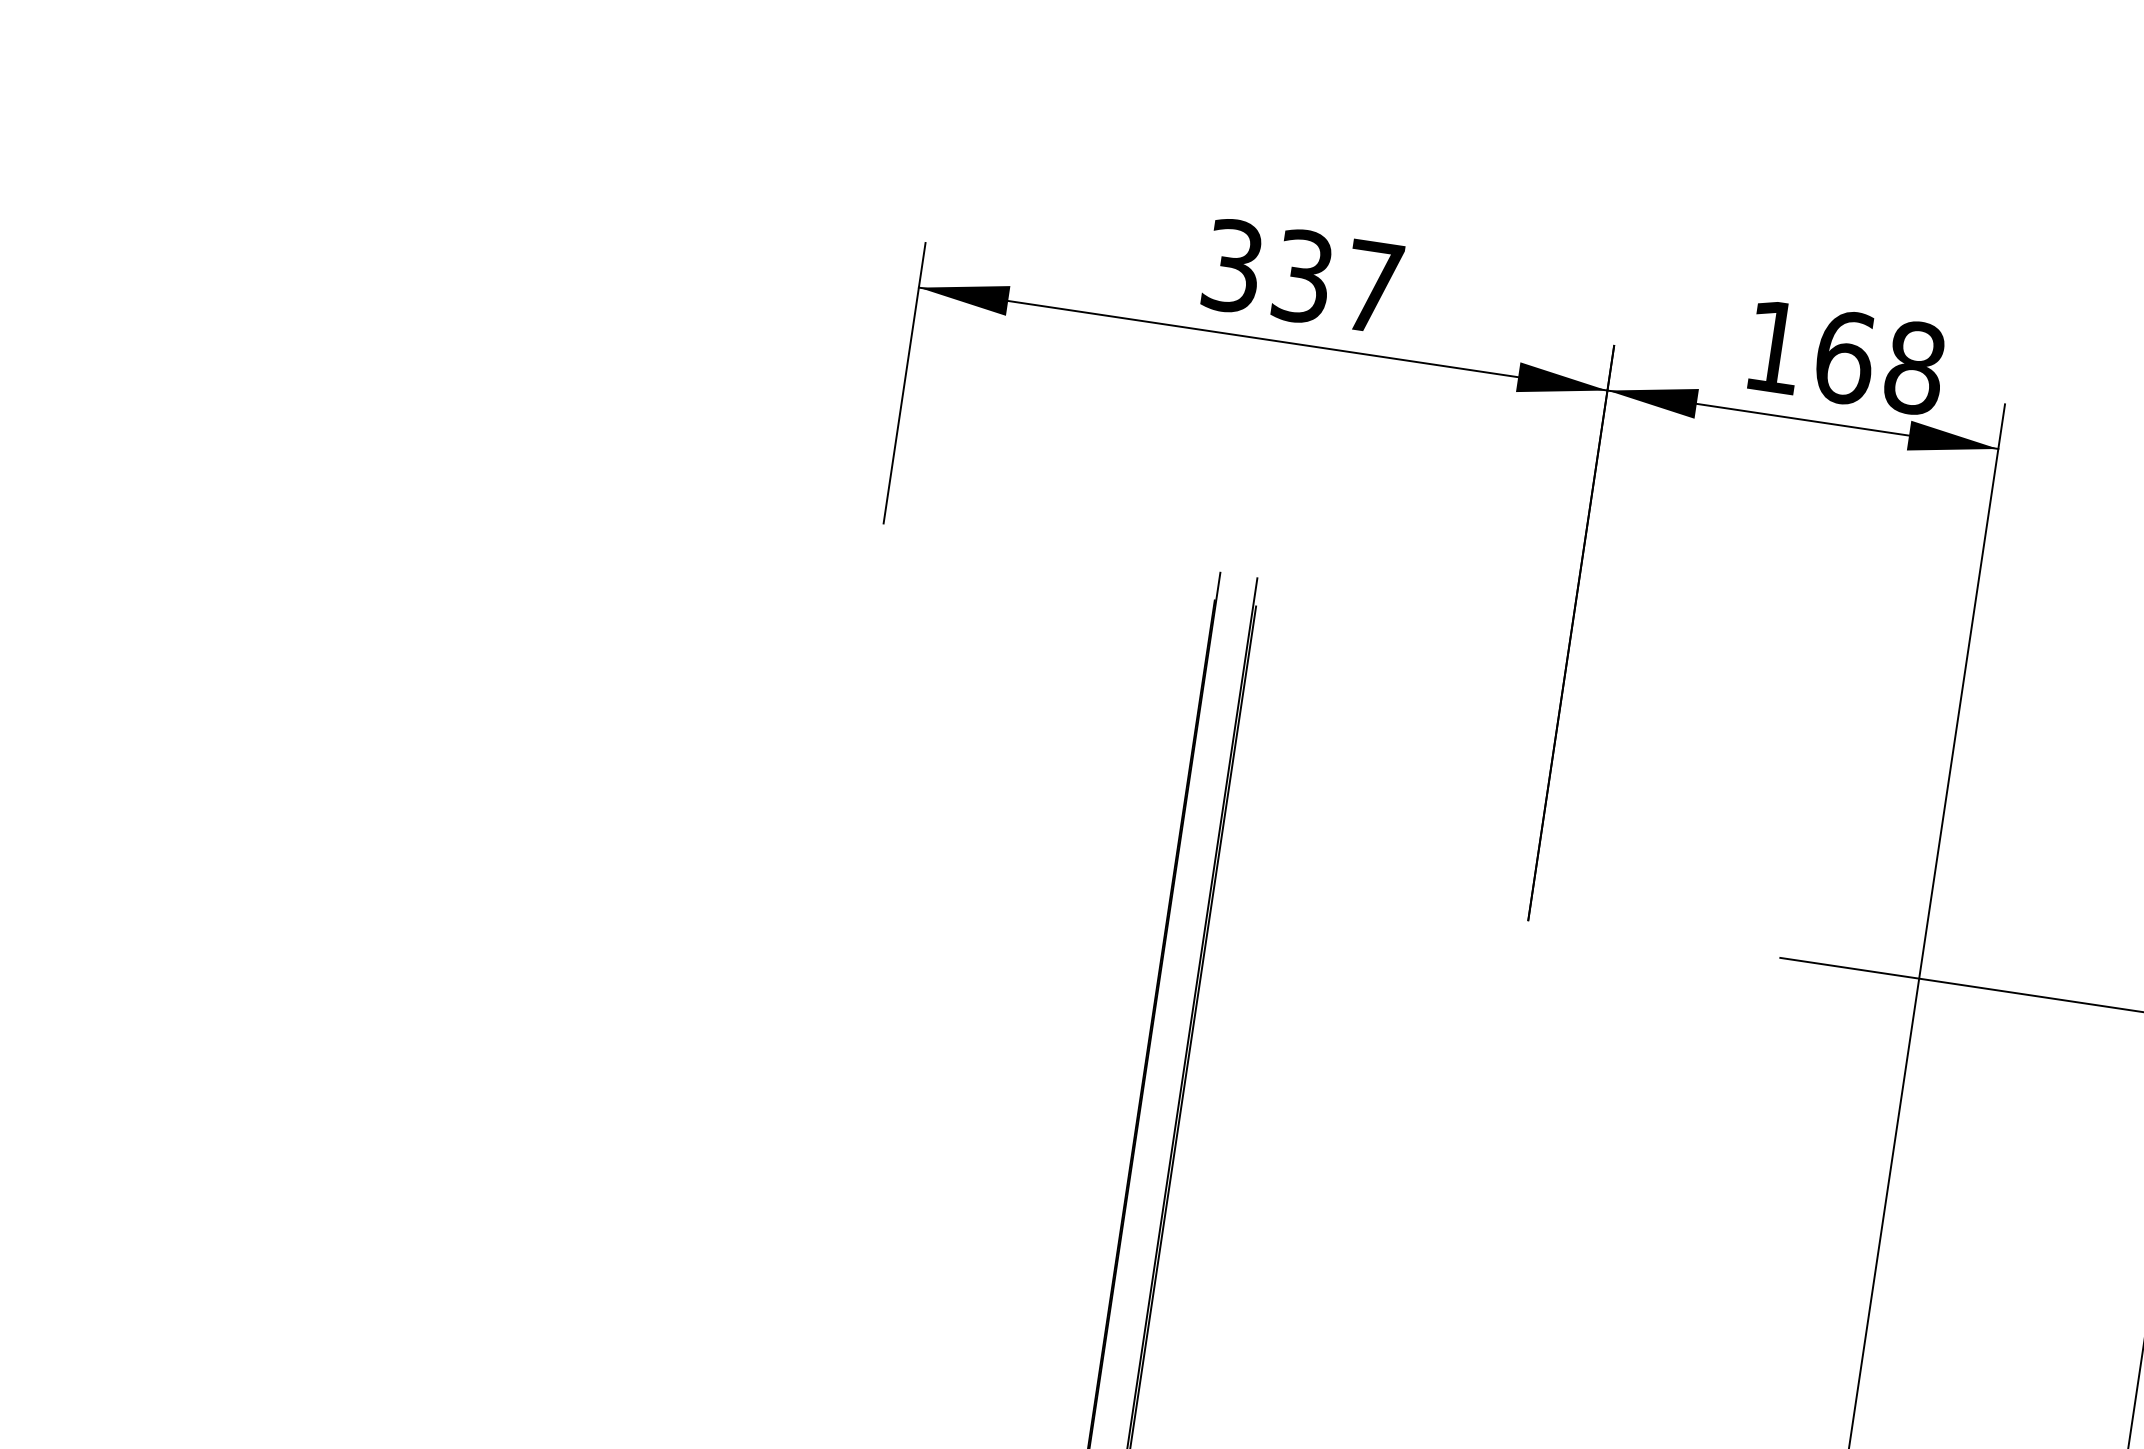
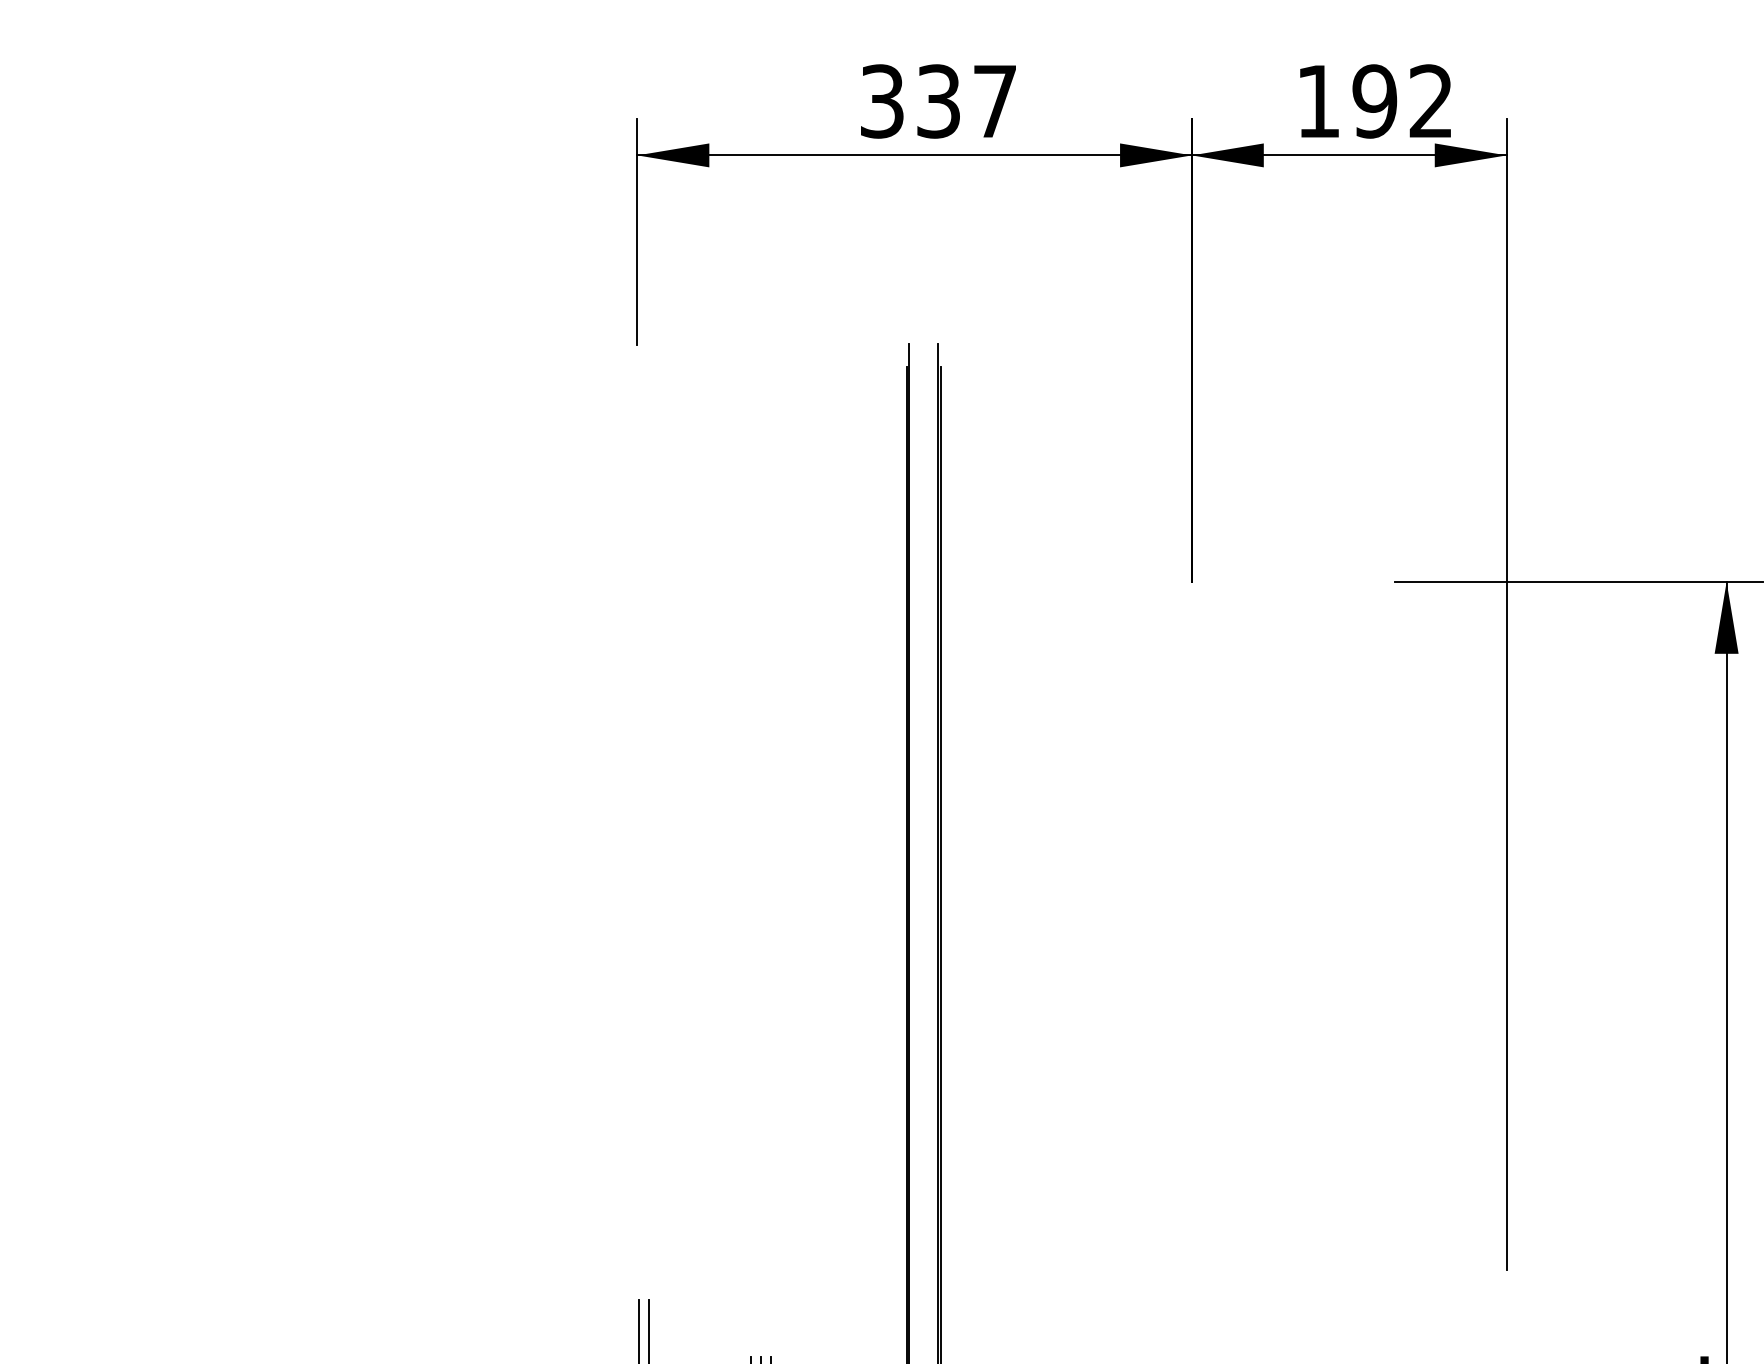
text: (1878, 362) -> (1402, 101), 168 -> 192

